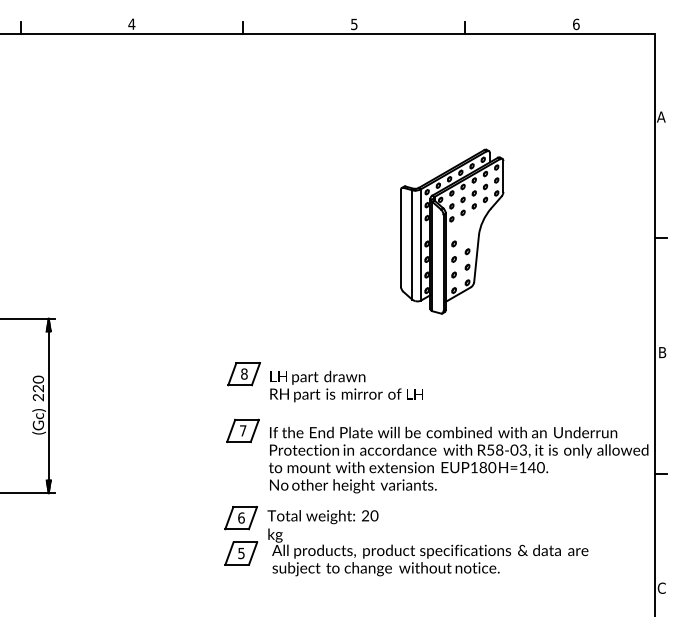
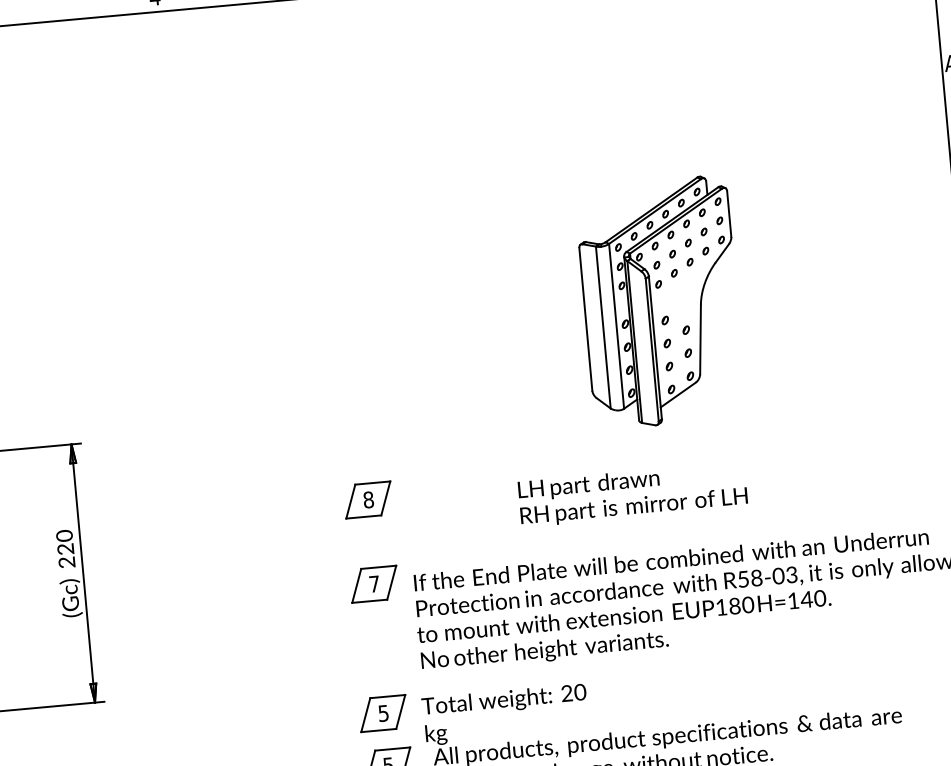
part: (452, 231) -> (661, 302), moved
text: (346, 386) -> (632, 494), moved
text: (241, 517) -> (383, 712), 6 -> 5

